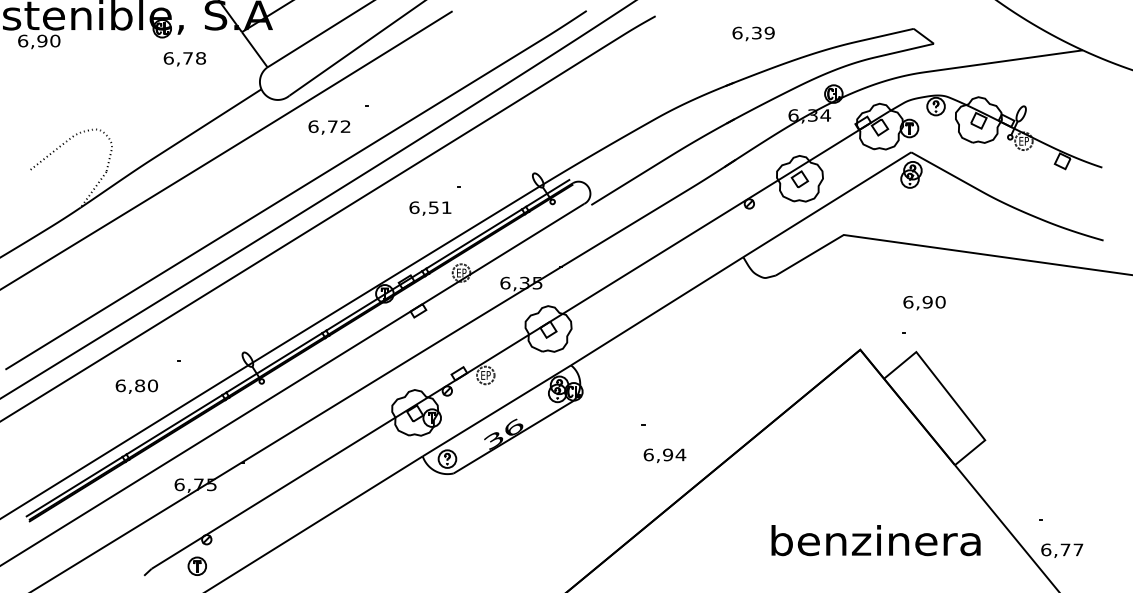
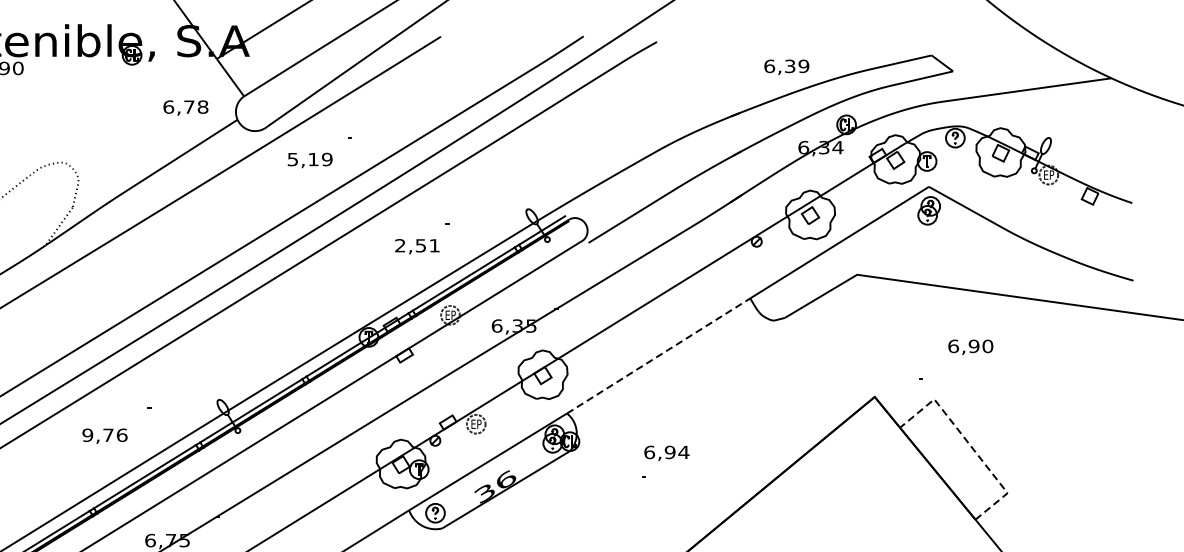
text: (753, 33) -> (786, 66), moved
text: (184, 59) -> (185, 108), moved
text: (329, 126) -> (309, 159), 6,72 -> 5,19
text: (414, 207) -> (400, 245), 6,51 -> 2,51
text: (924, 303) -> (970, 347), moved
line: (657, 311) -> (658, 356), solid -> dashed
text: (136, 385) -> (104, 434), 6,80 -> 9,76
line: (950, 395) -> (970, 445), solid -> dashed
text: (664, 455) -> (666, 453), moved

